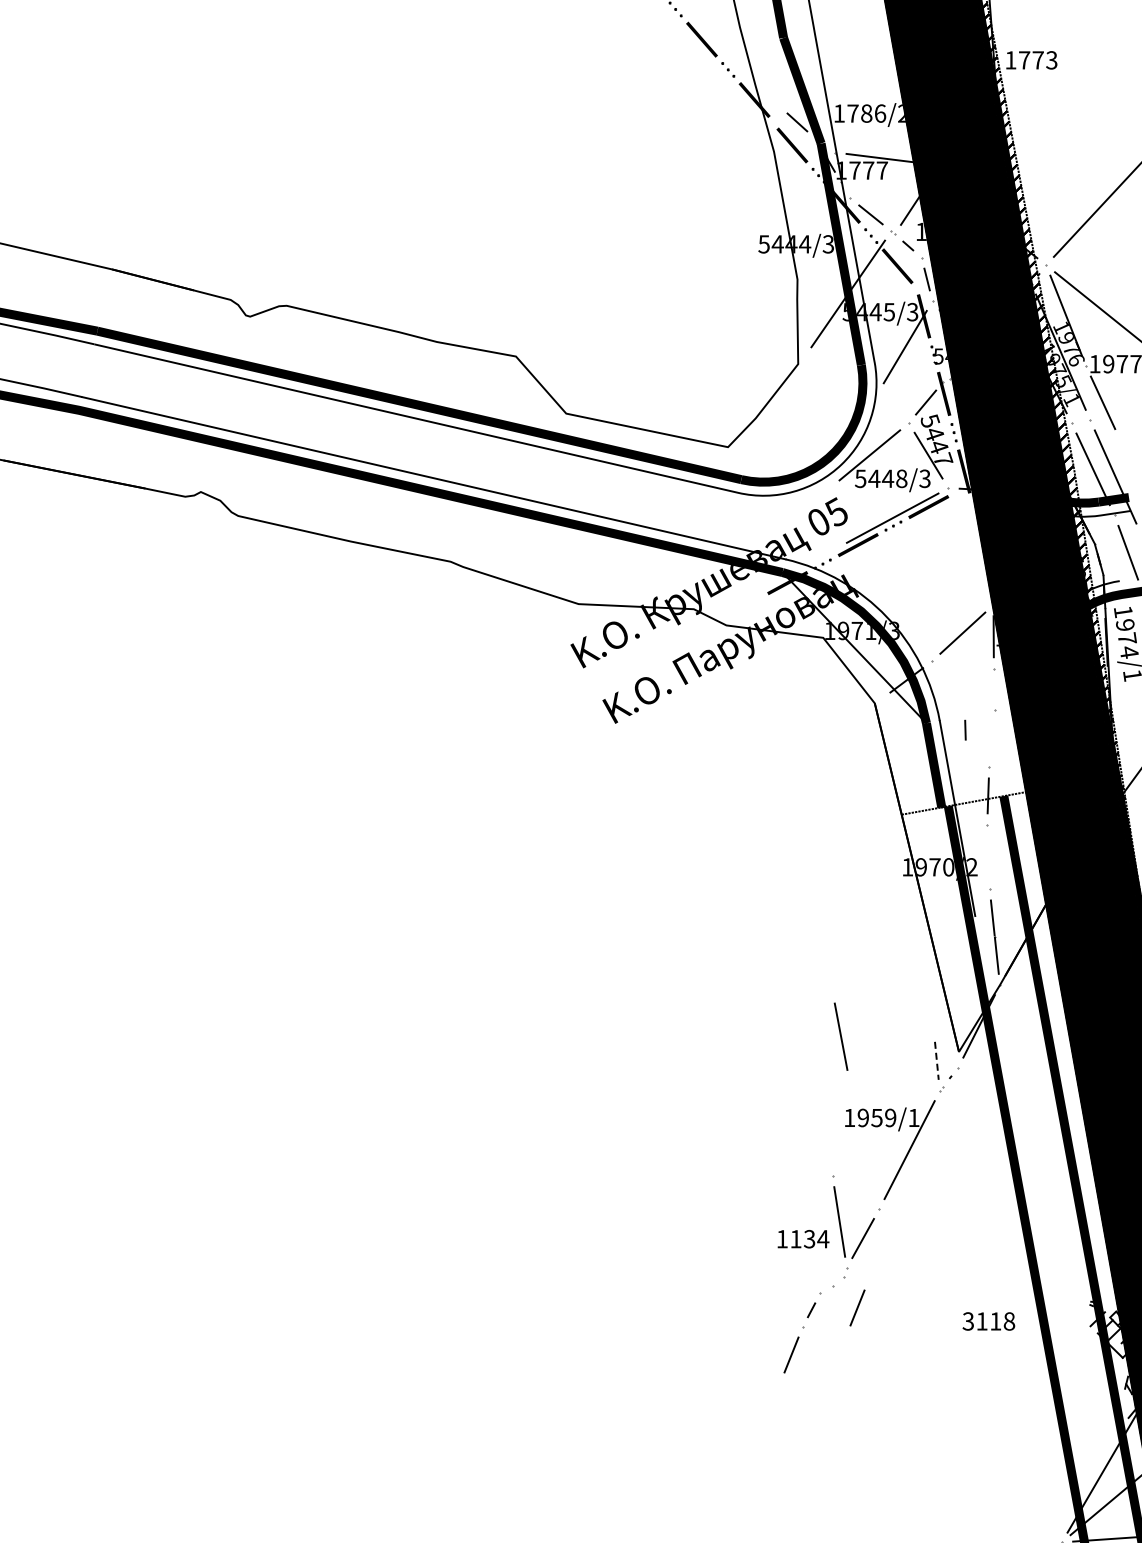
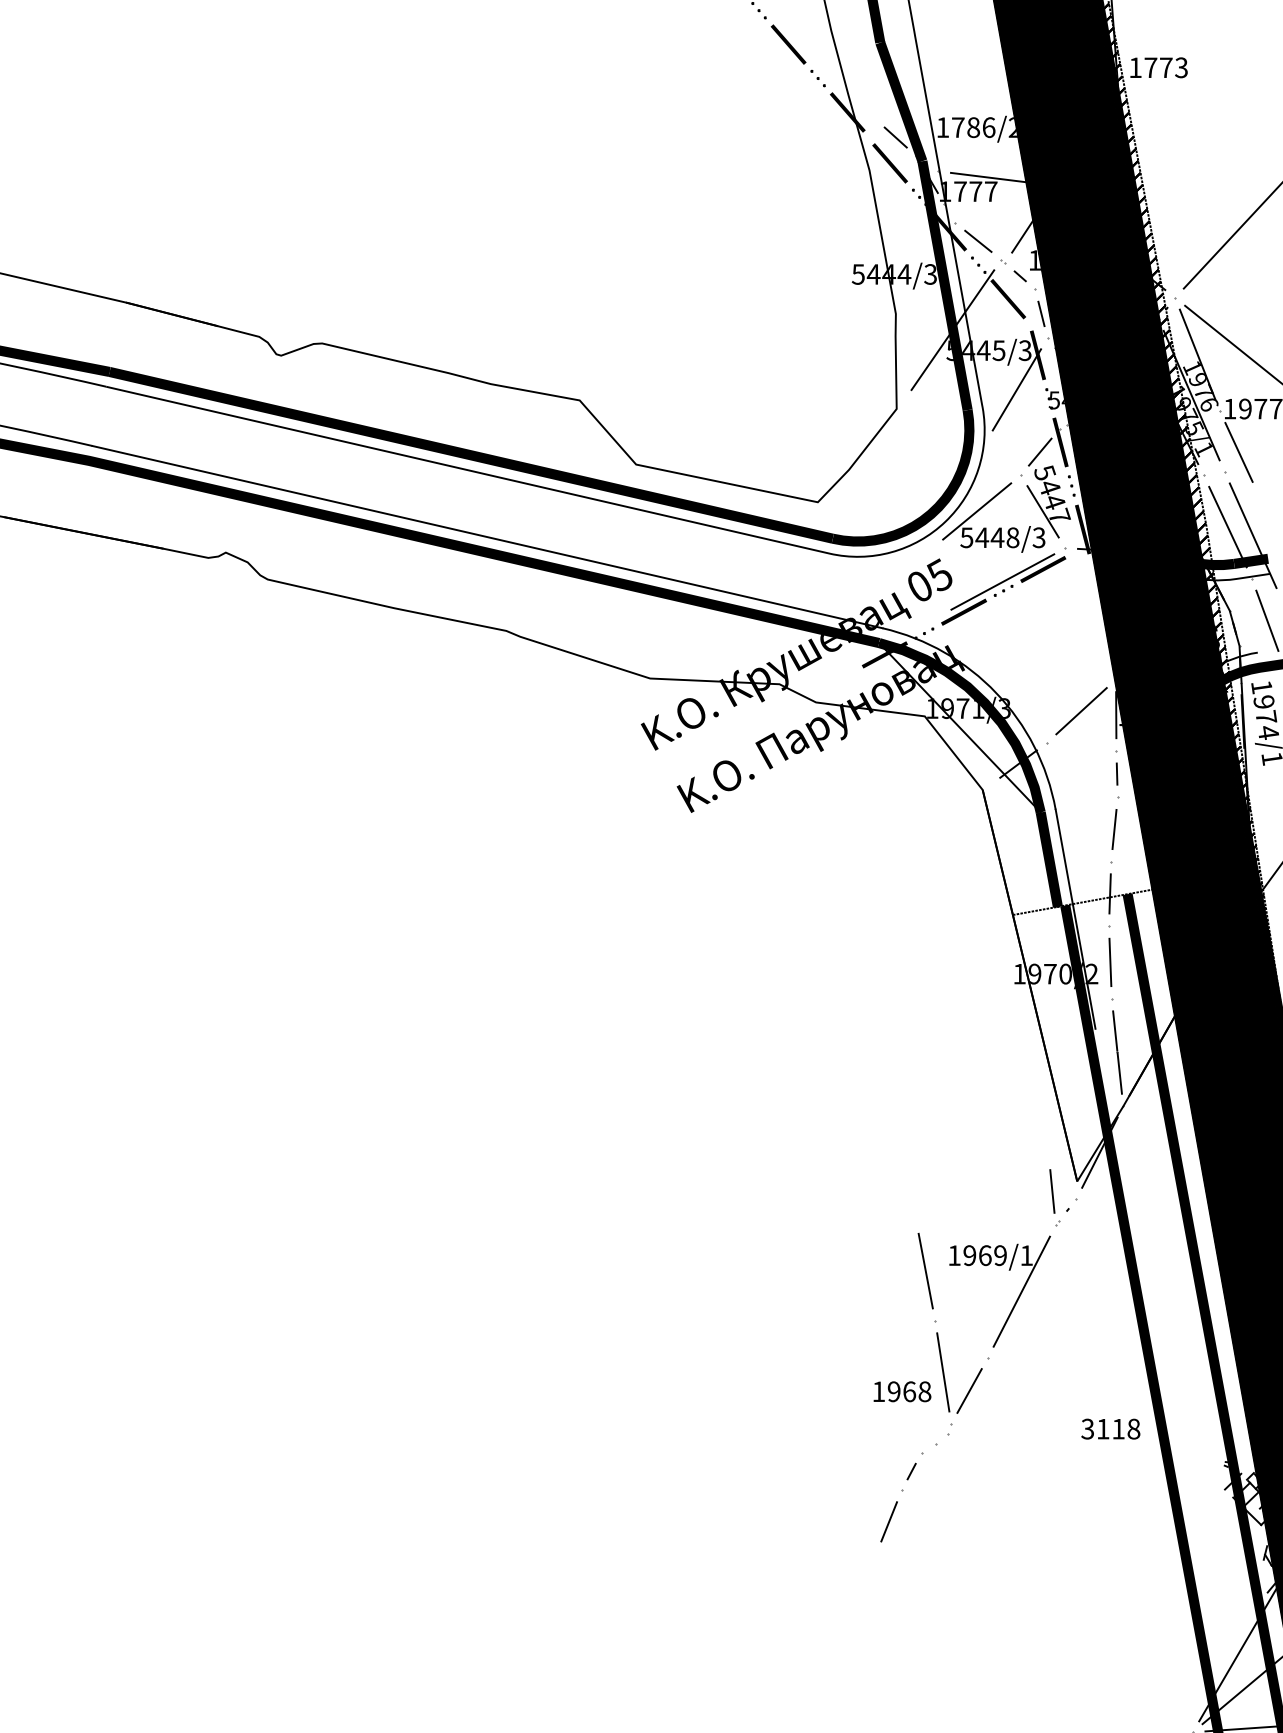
line: (965, 729) -> (1117, 773), moved
line: (991, 738) -> (1113, 829), added
line: (988, 856) -> (1110, 961), added
line: (840, 1036) -> (925, 1270), moved
line: (936, 1061) -> (1051, 1192), dashed -> solid
text: (876, 1117) -> (984, 1255), 1959/1 -> 1969/1
text: (809, 1238) -> (909, 1390), 1134 -> 1968
line: (857, 1307) -> (963, 1468), removed
text: (988, 1321) -> (1110, 1429), moved

